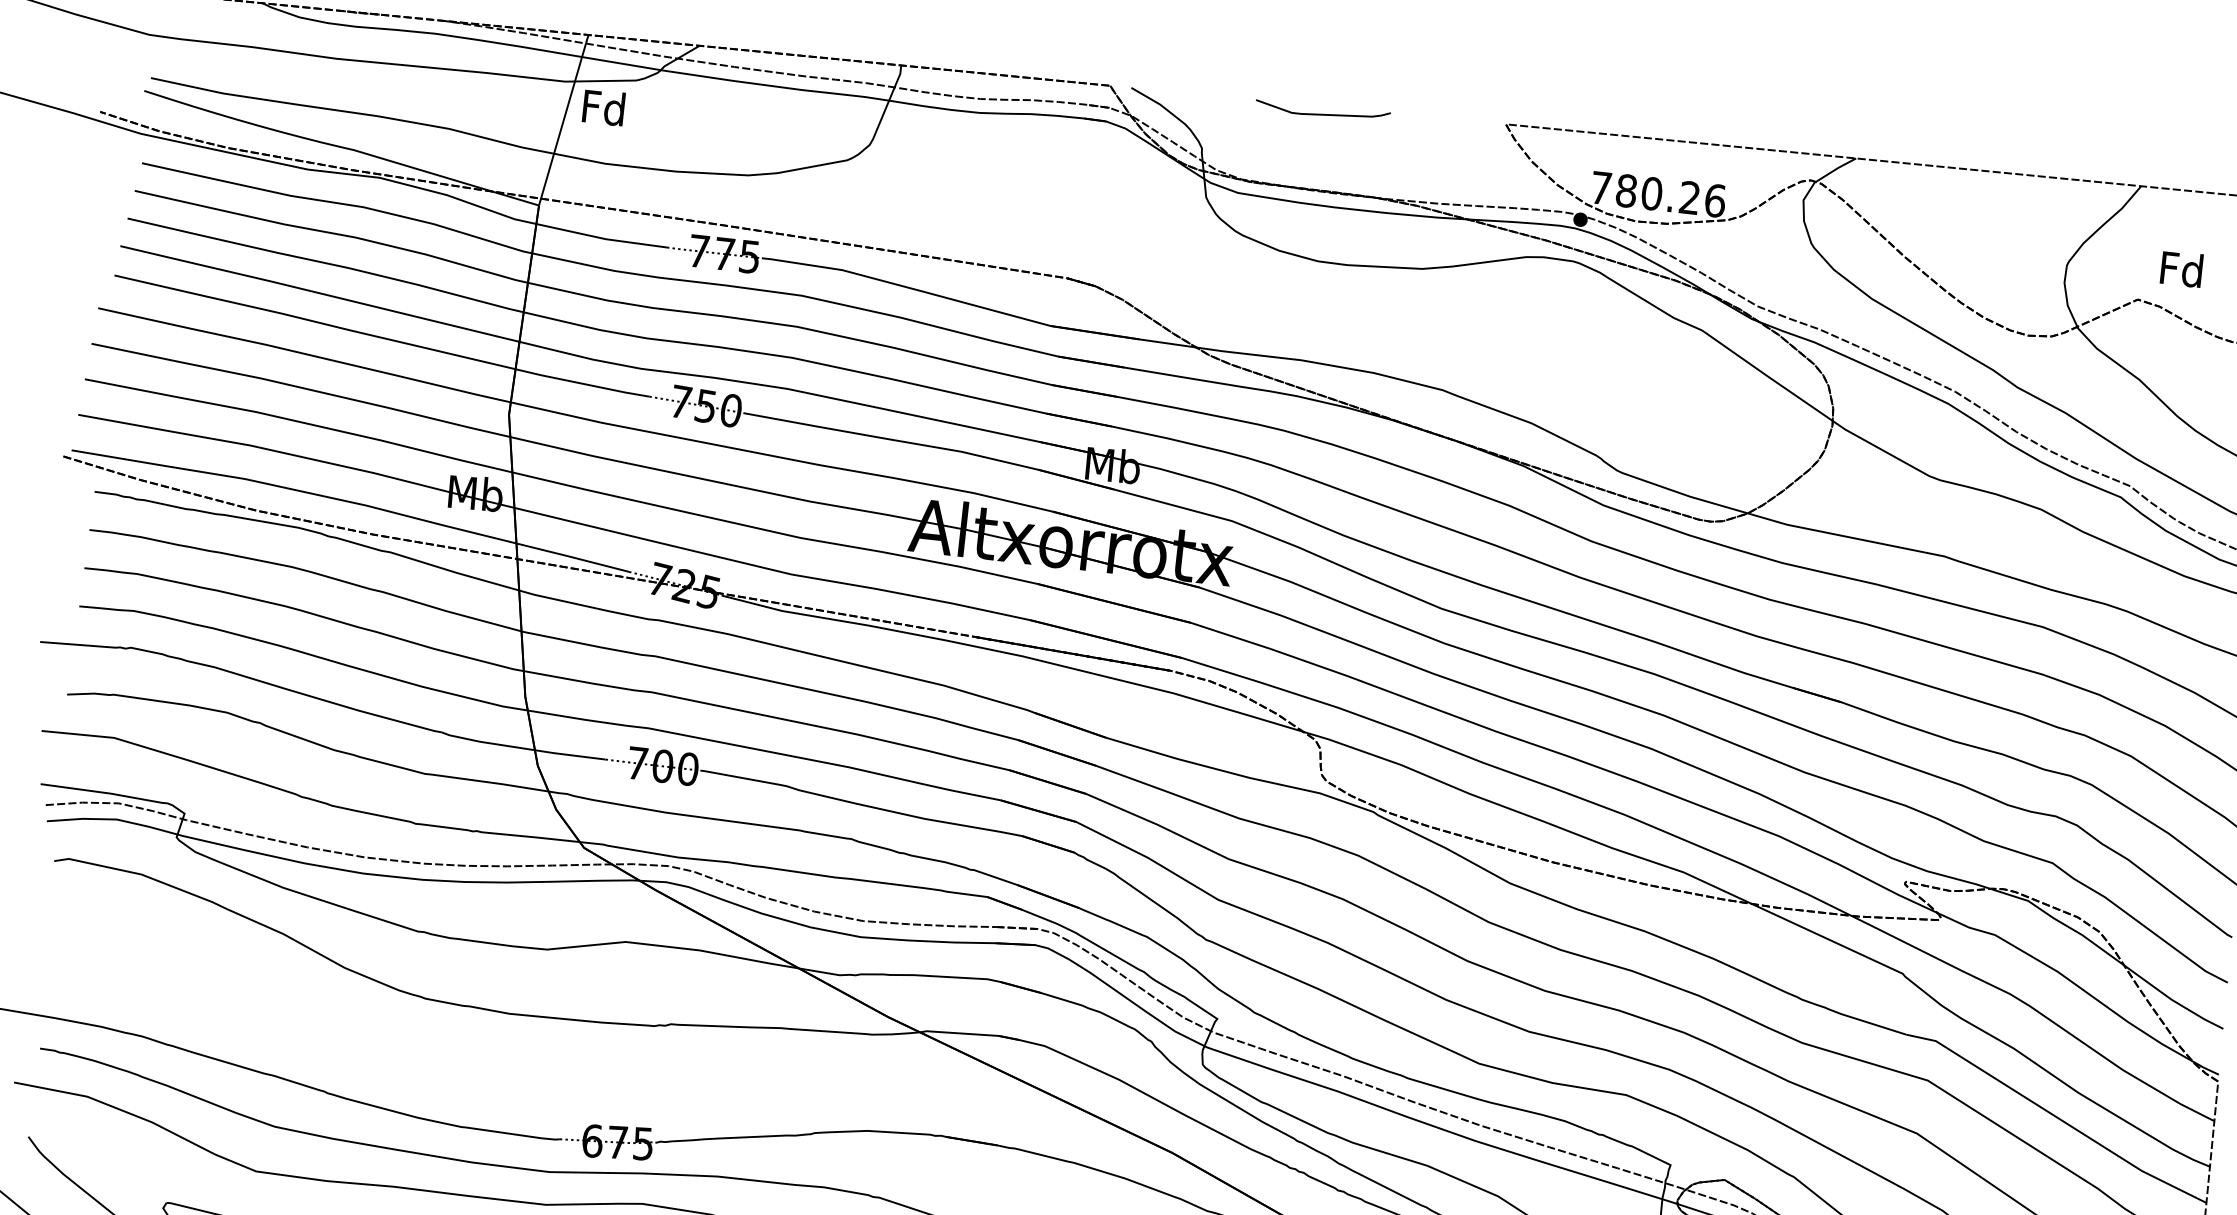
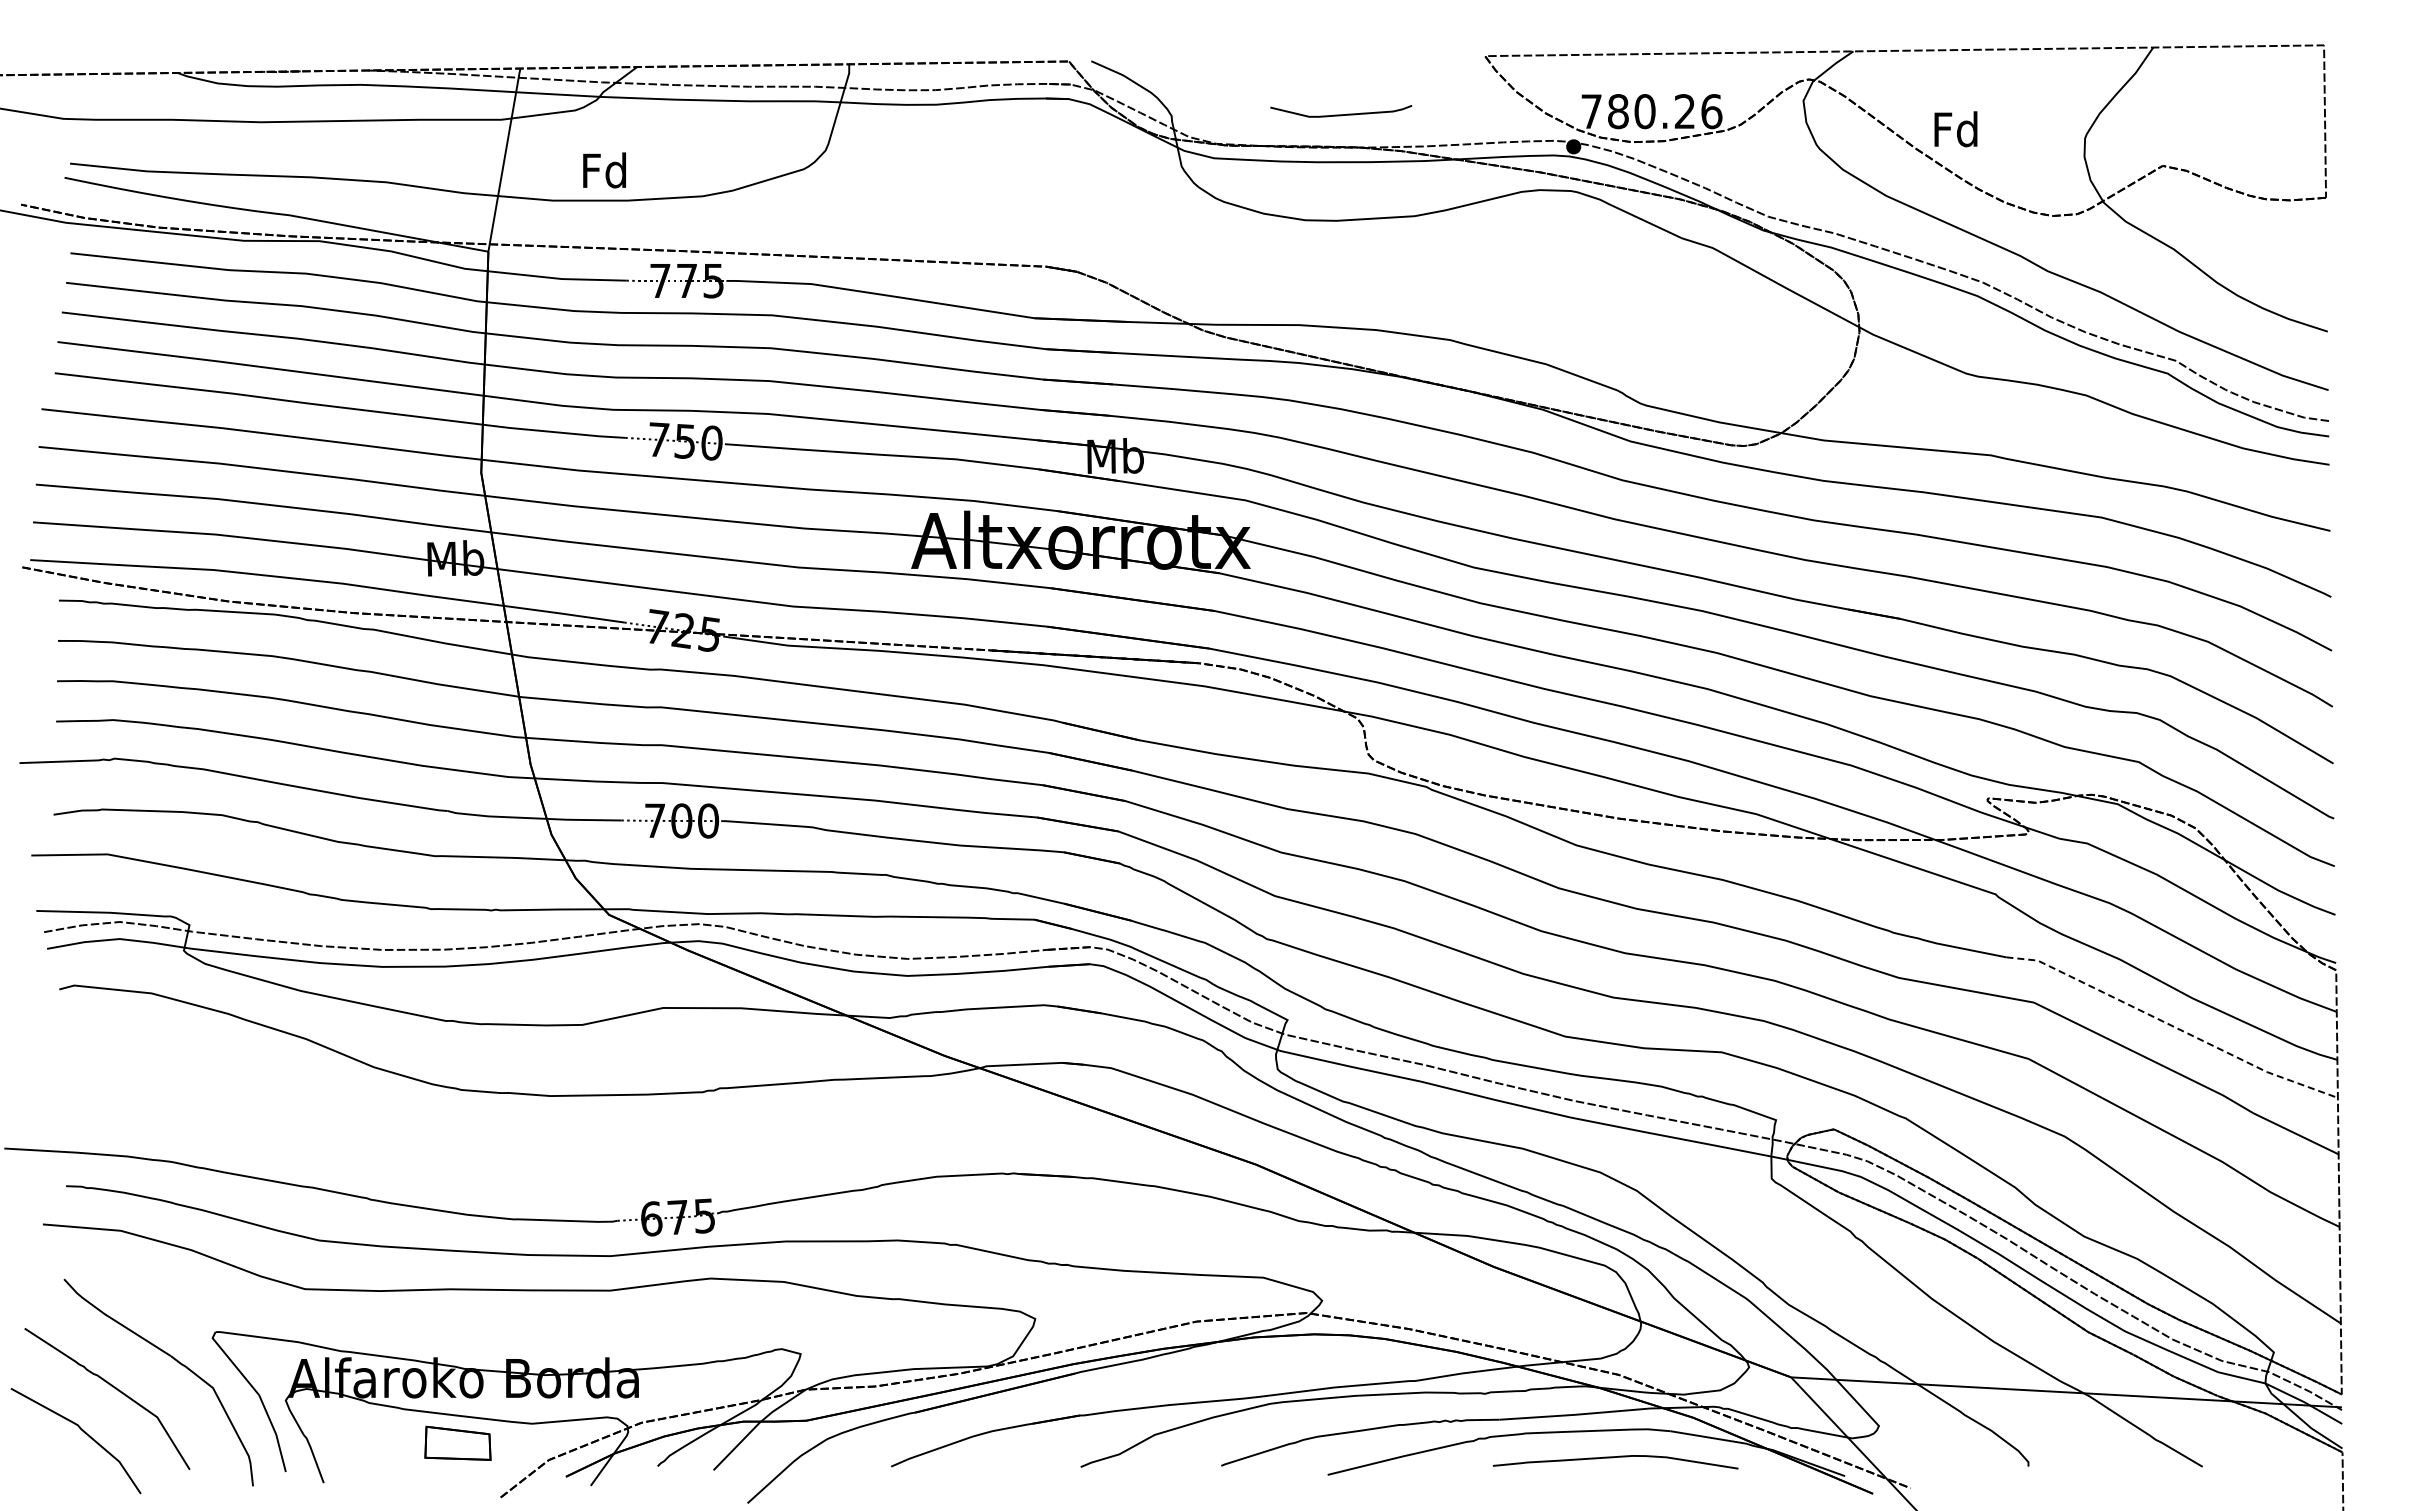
text: (603, 107) -> (604, 170), moved
curve: (1322, 114) -> (1341, 114), moved
text: (2181, 269) -> (1955, 129), moved
line: (2056, 1116) -> (2172, 1025), solid -> dashed

